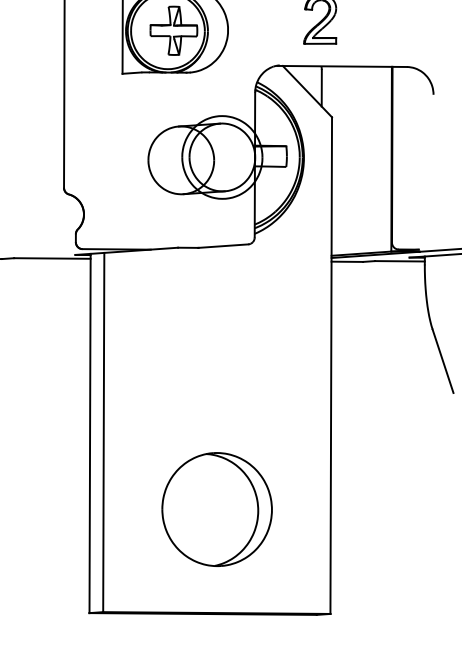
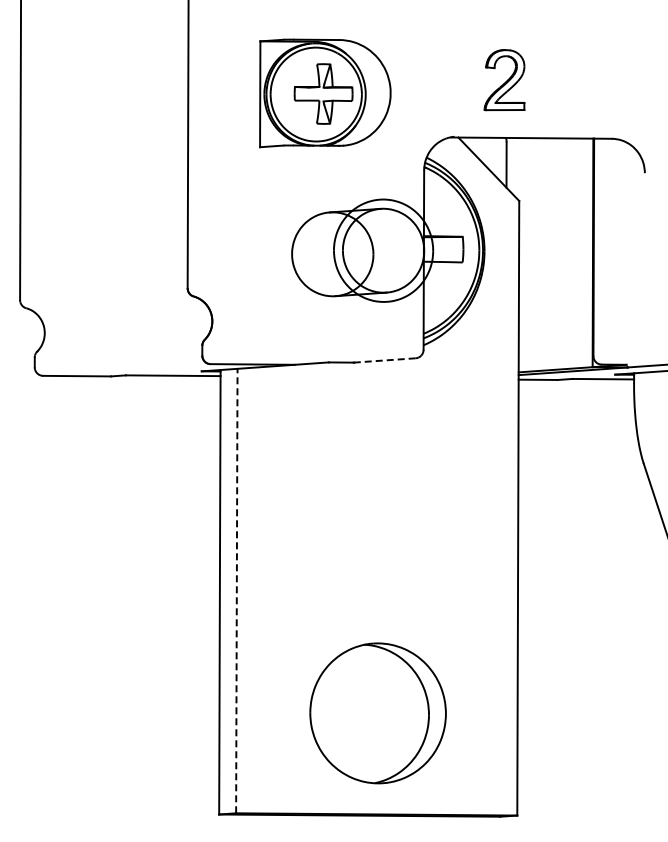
line: (223, 246) -> (384, 360), solid -> dashed
line: (103, 432) -> (236, 590), solid -> dashed
part: (216, 509) -> (377, 713), moved

